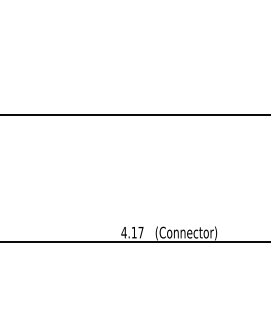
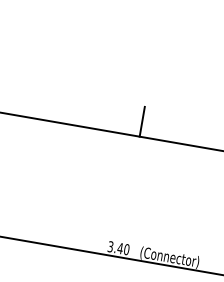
line: (134, 99) -> (142, 121), added
text: (132, 232) -> (118, 248), 4.17 -> 3.40

